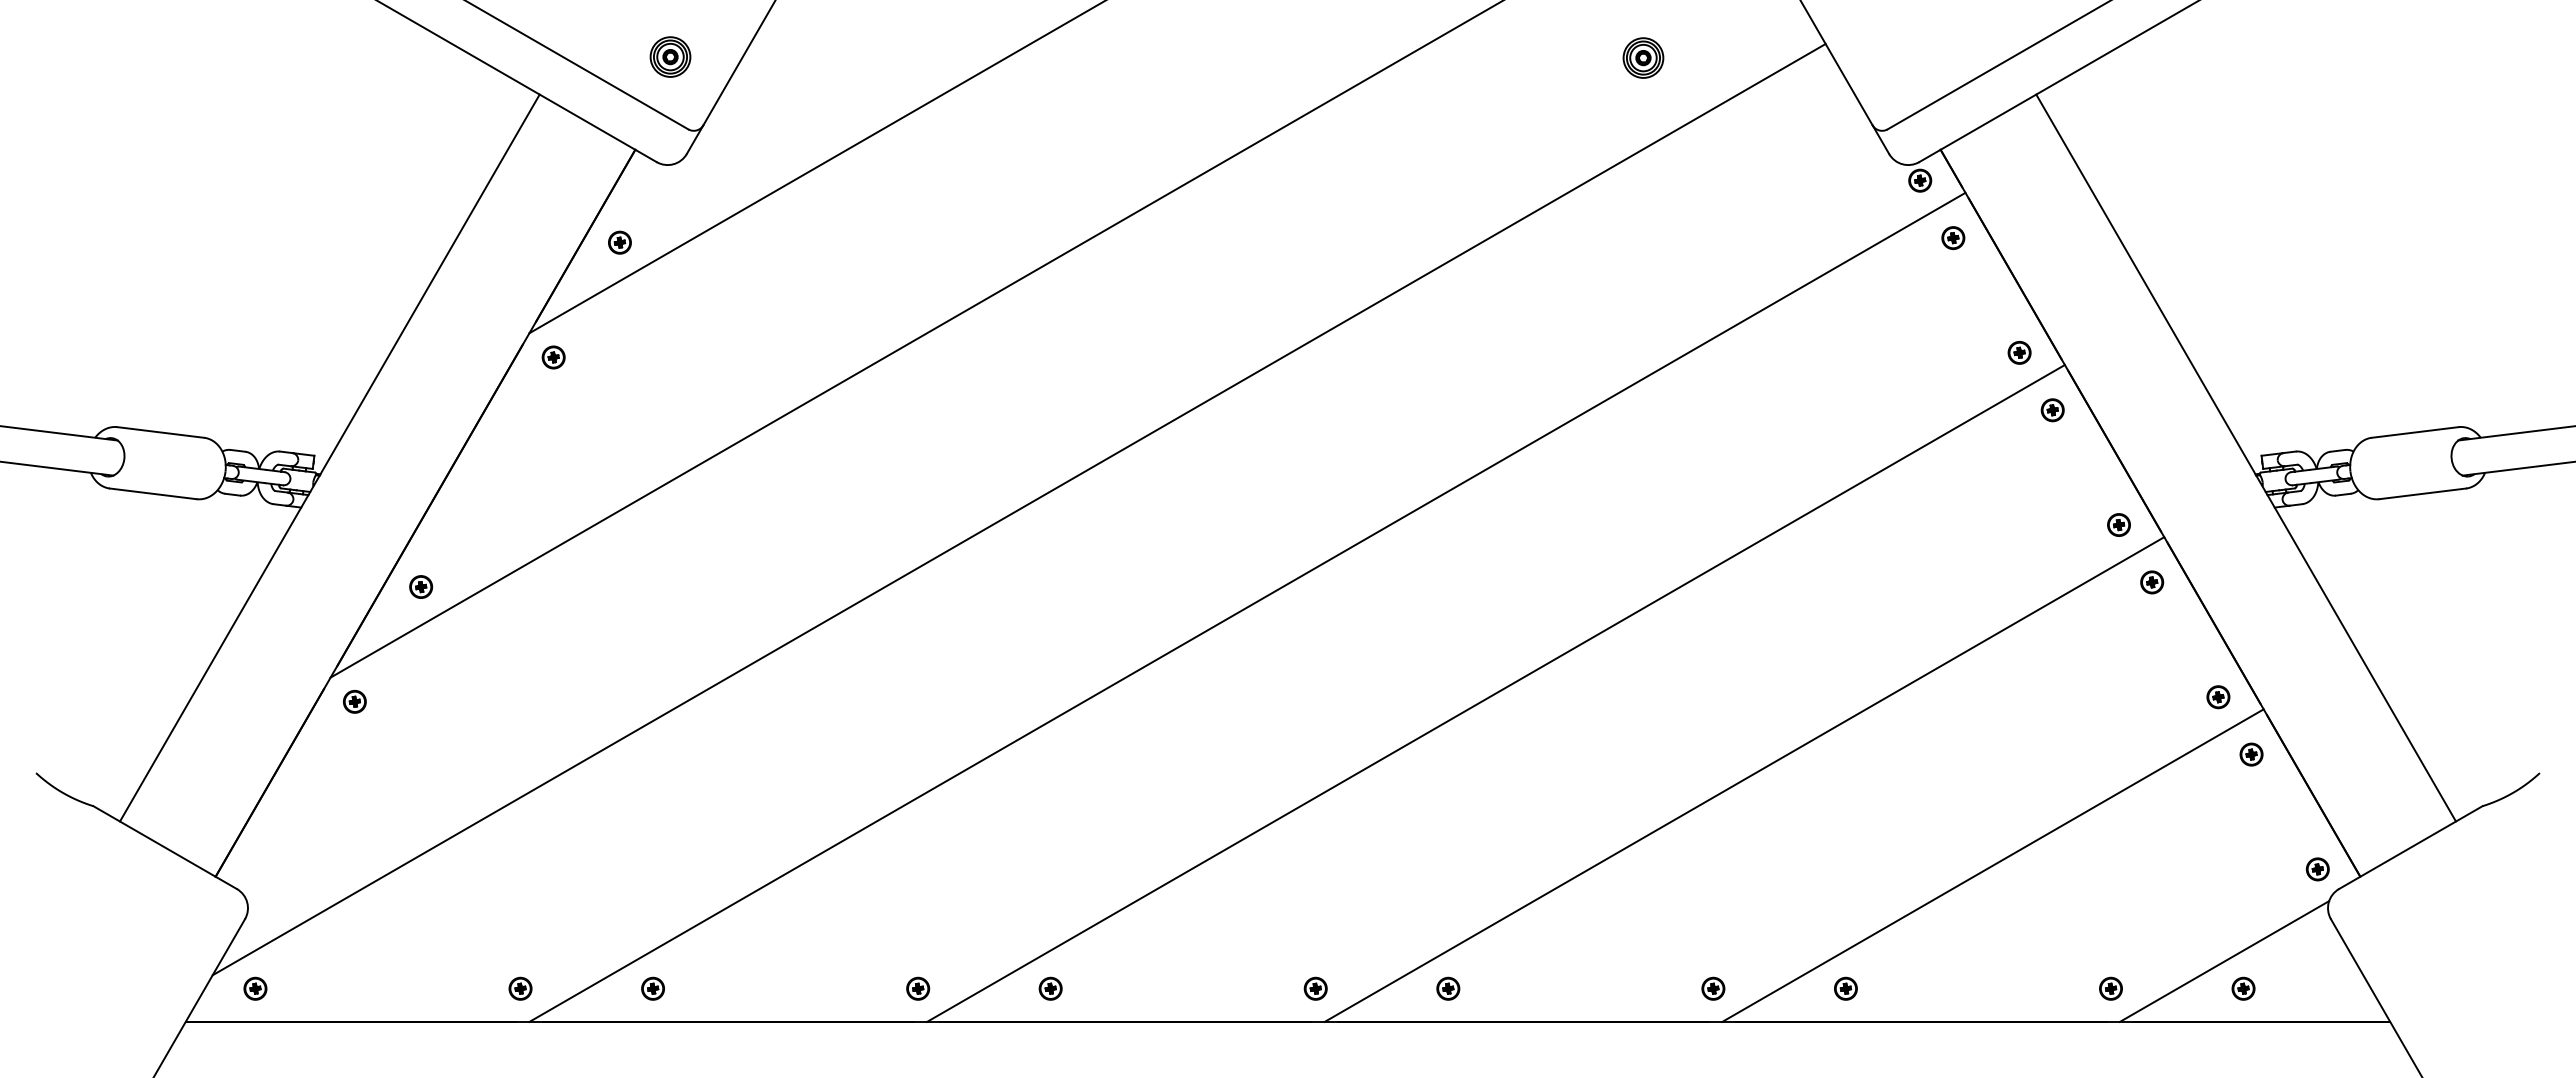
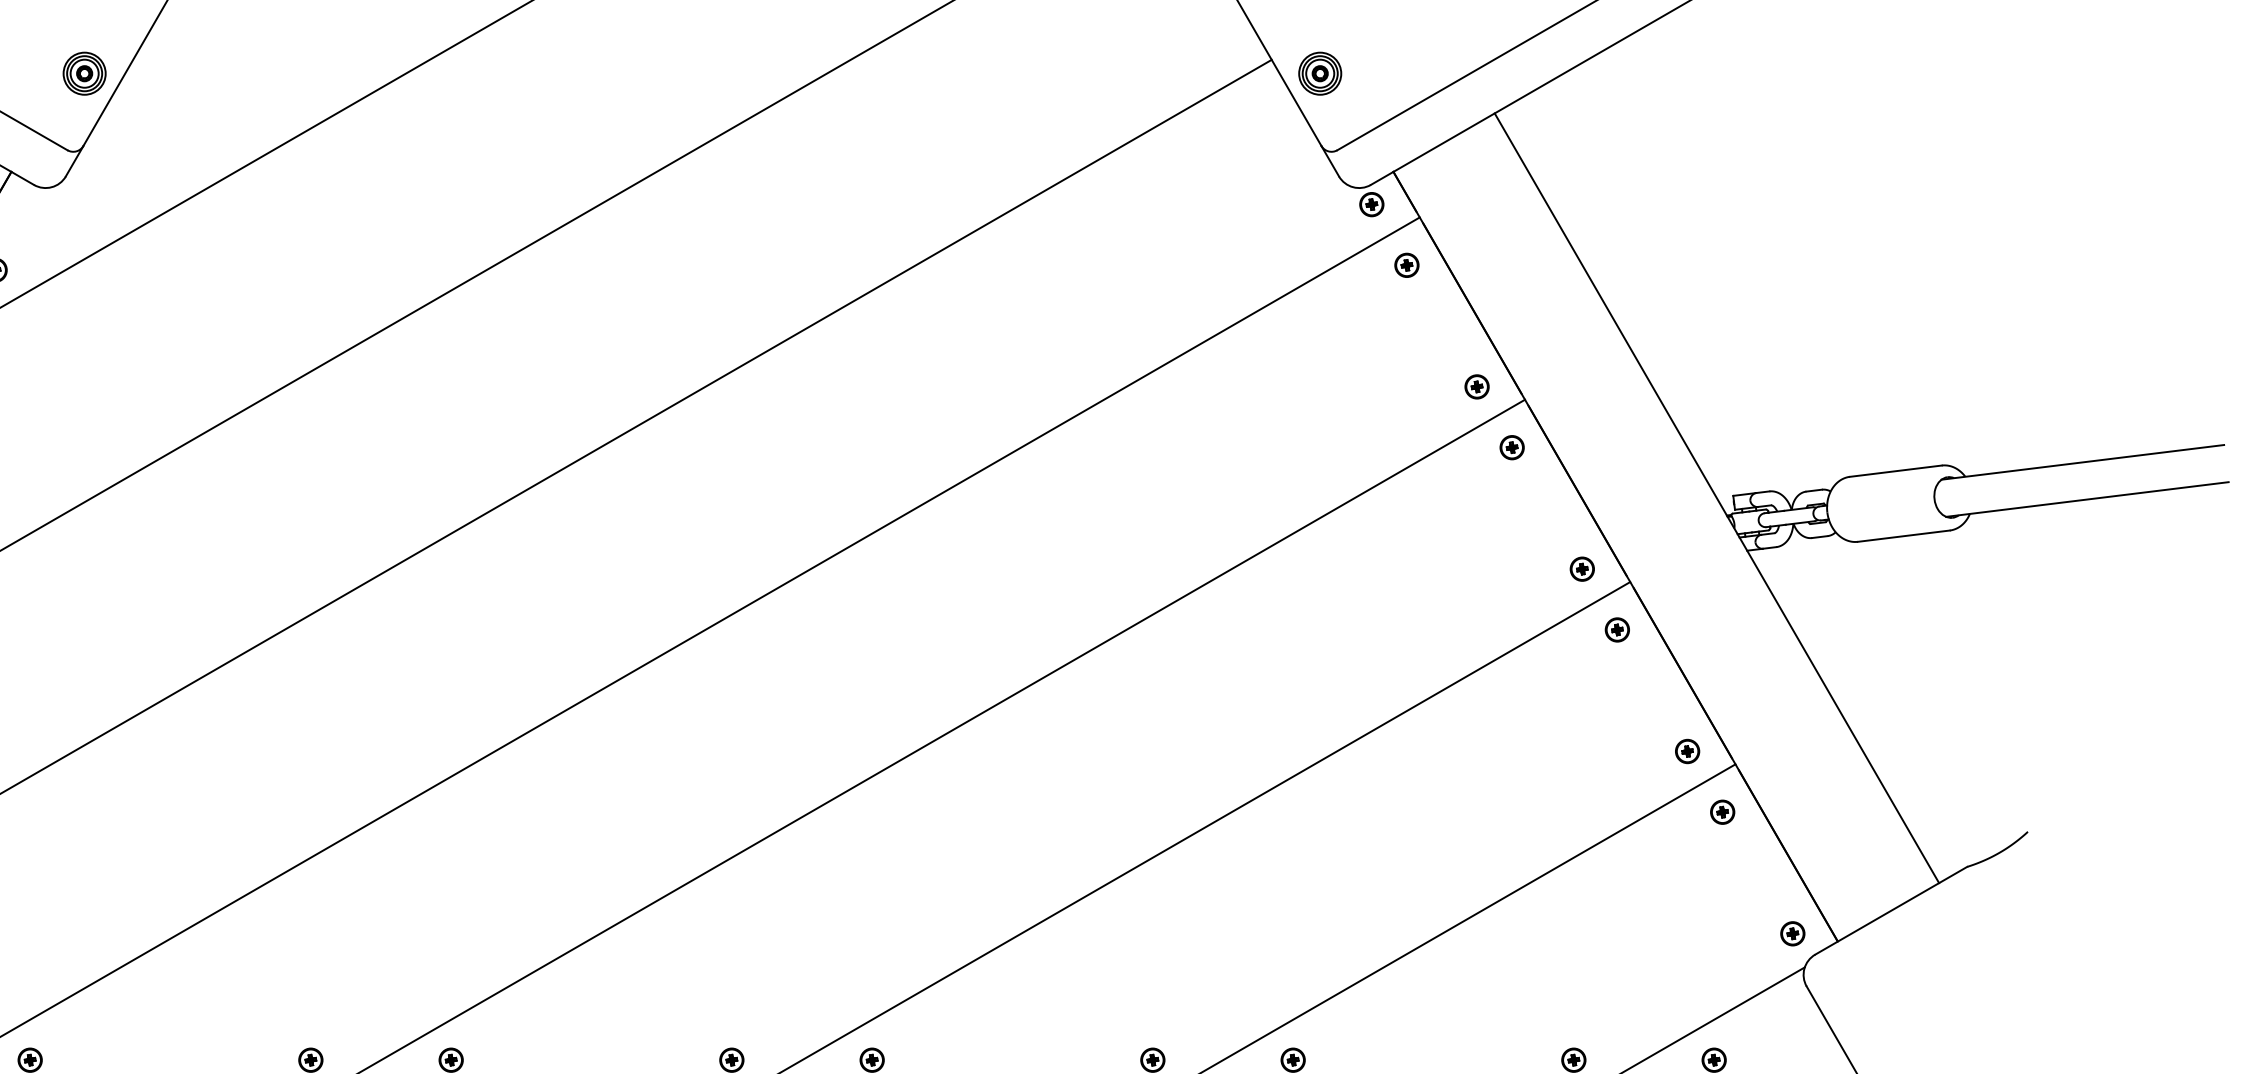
part: (670, 56) -> (84, 73), moved
part: (1643, 57) -> (1320, 73), moved

